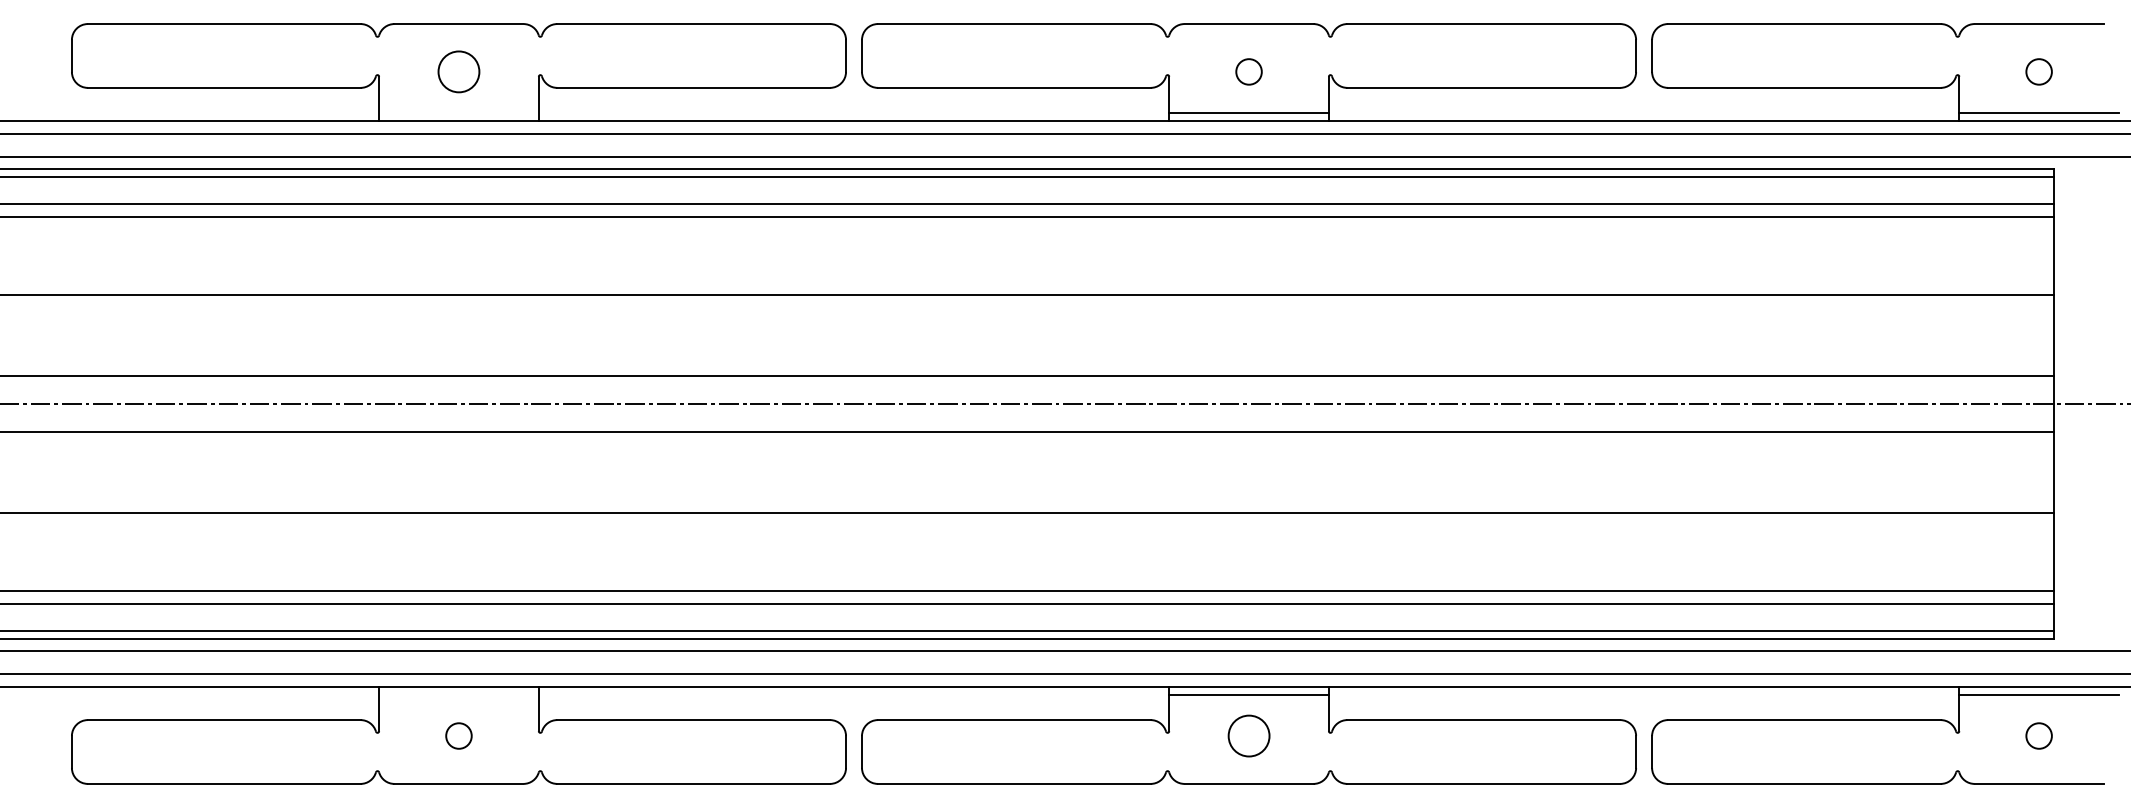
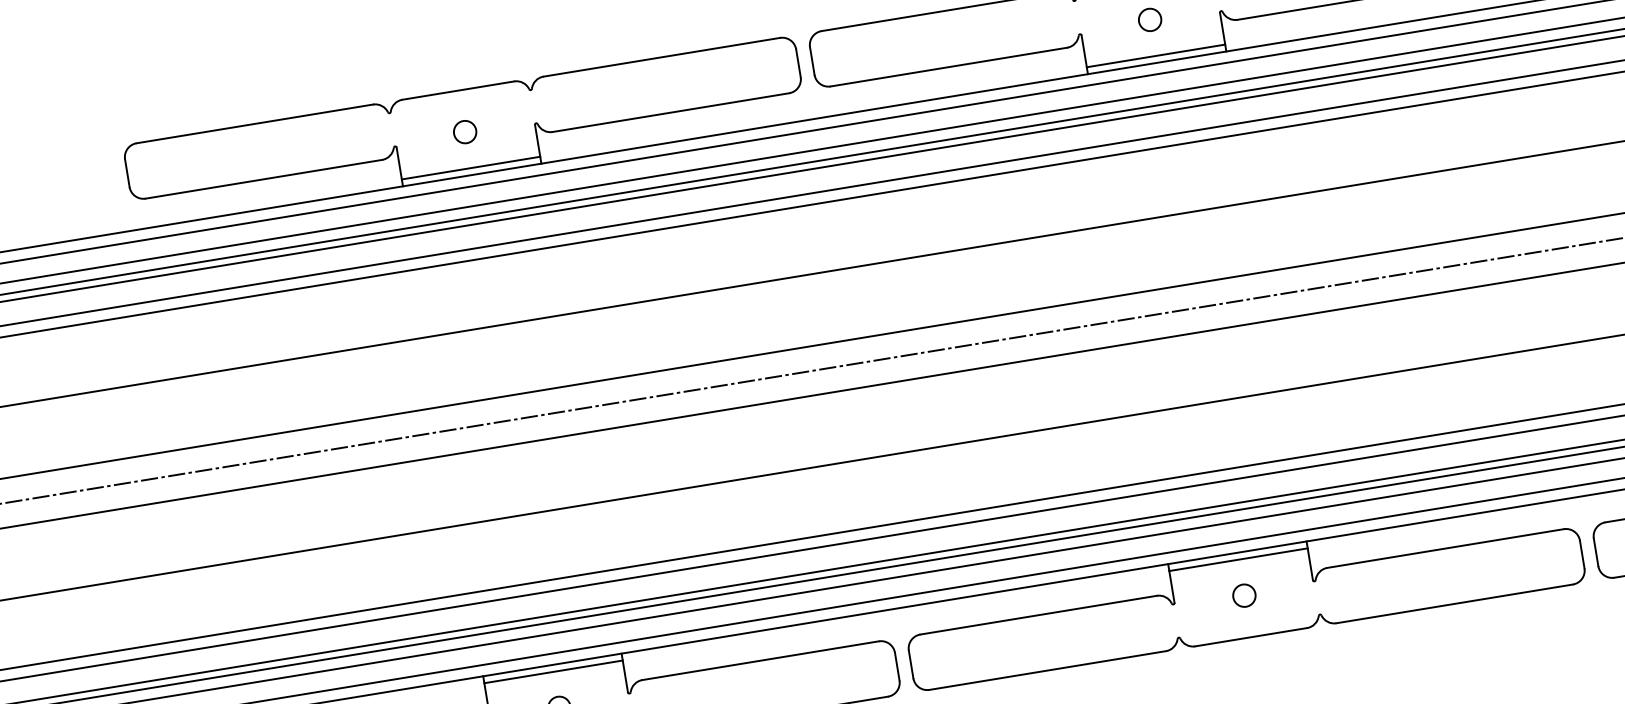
circle: (458, 71) -> (464, 131), size x0.62
line: (458, 113) -> (470, 168), added
line: (458, 694) -> (553, 671), added
circle: (1248, 735) -> (1243, 595), size x0.62

